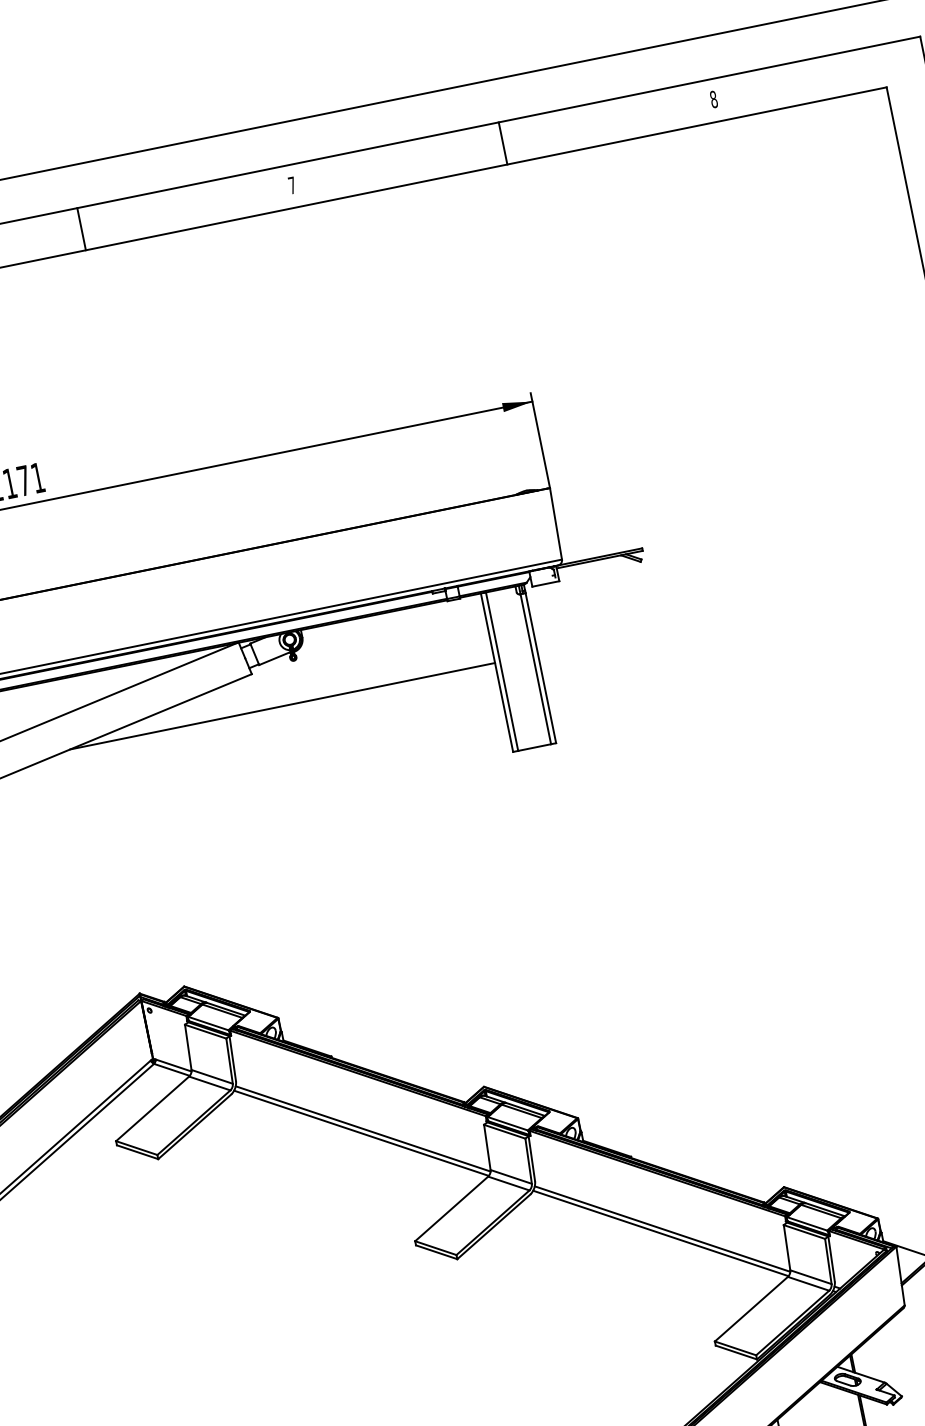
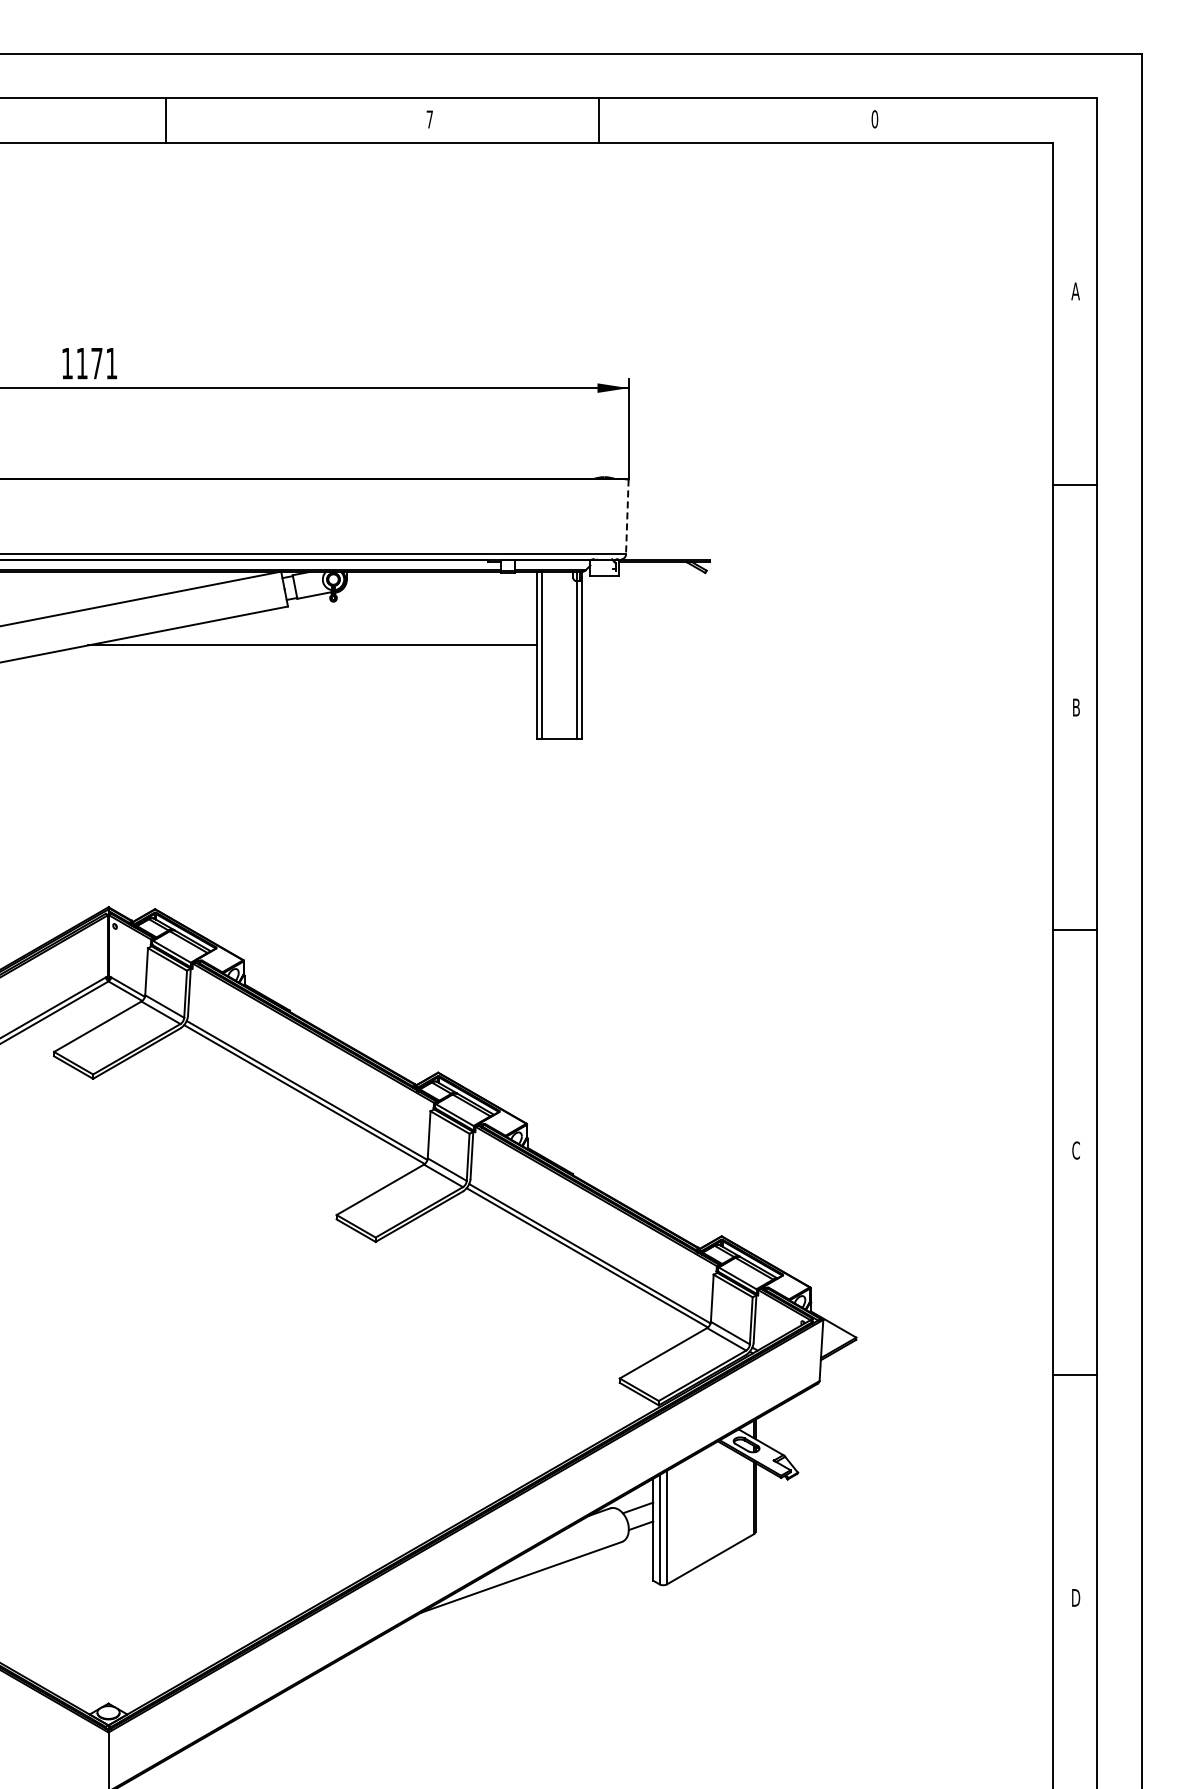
text: (713, 98) -> (874, 118), 8 -> 0
line: (503, 143) -> (599, 120), moved
line: (81, 229) -> (166, 120), moved
line: (556, 524) -> (627, 517), solid -> dashed

